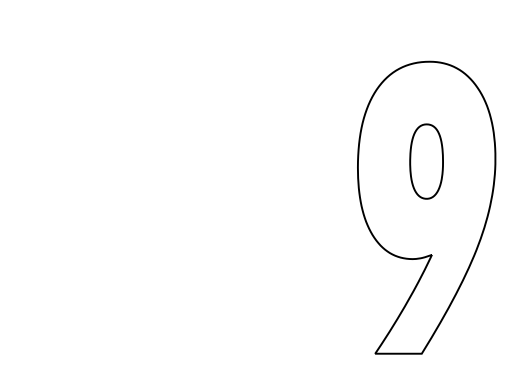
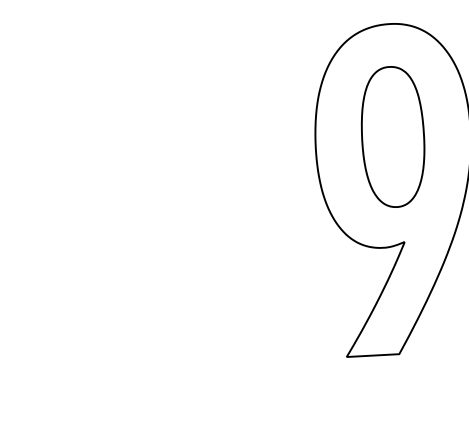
part: (426, 161) -> (392, 136), size x1.67

